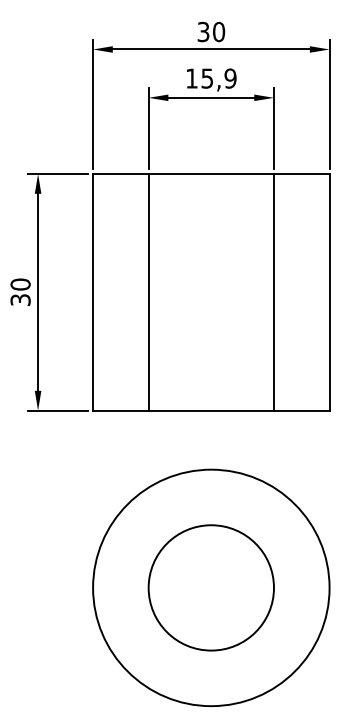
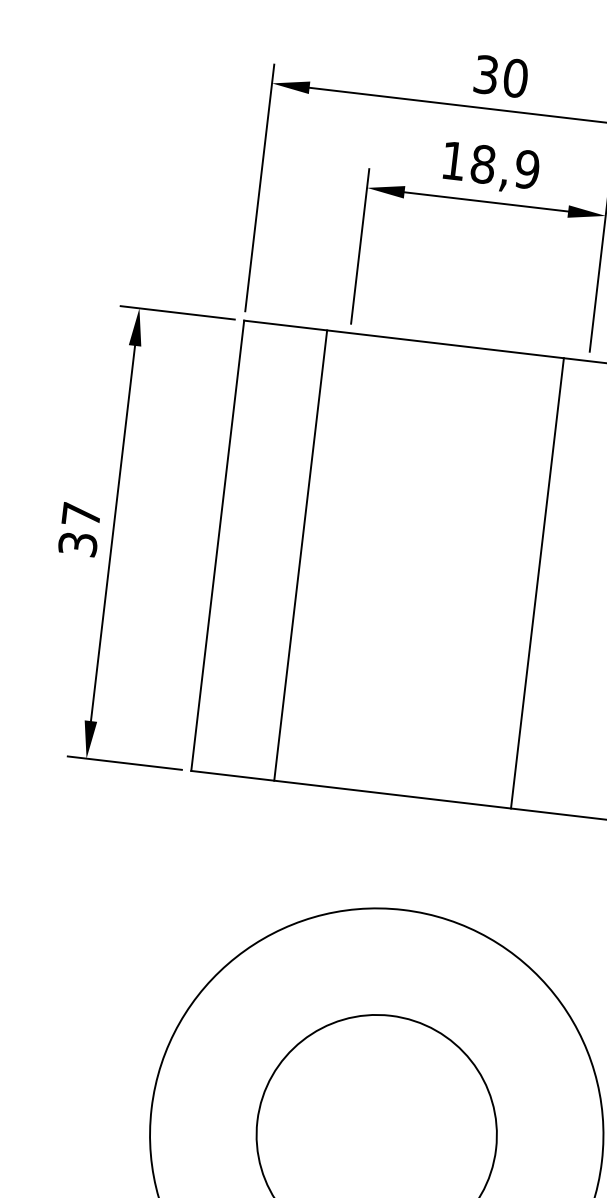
text: (207, 78) -> (483, 164), 15,9 -> 18,9
text: (20, 284) -> (81, 514), 30 -> 37
line: (148, 292) -> (300, 555), moved
line: (273, 292) -> (536, 583), moved

